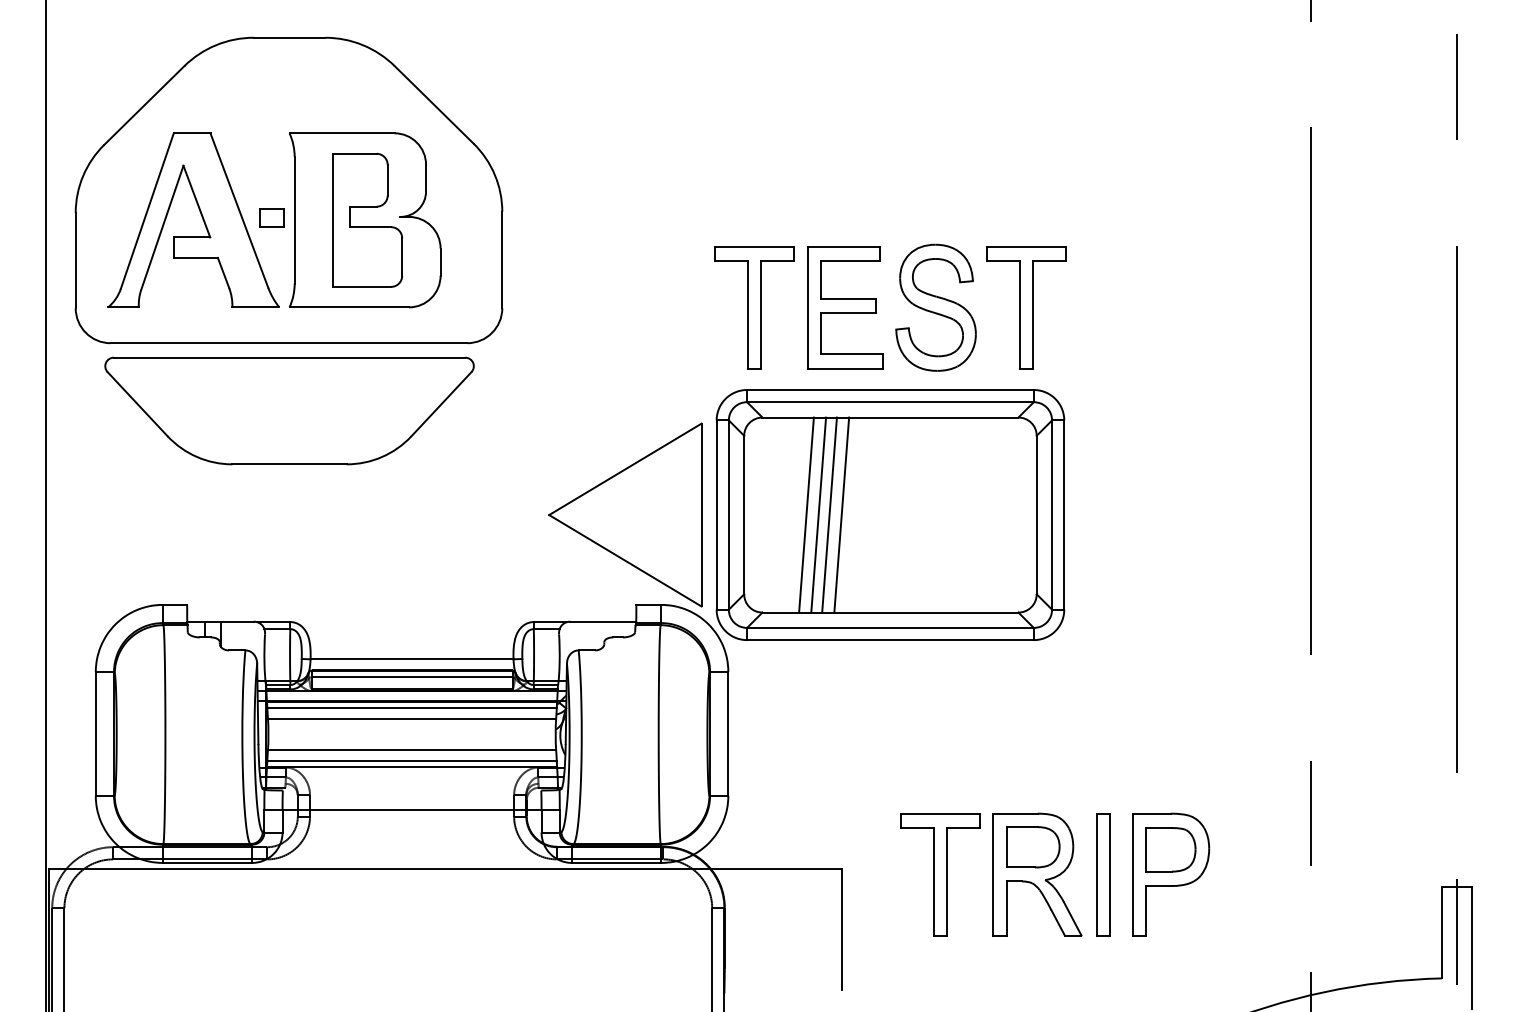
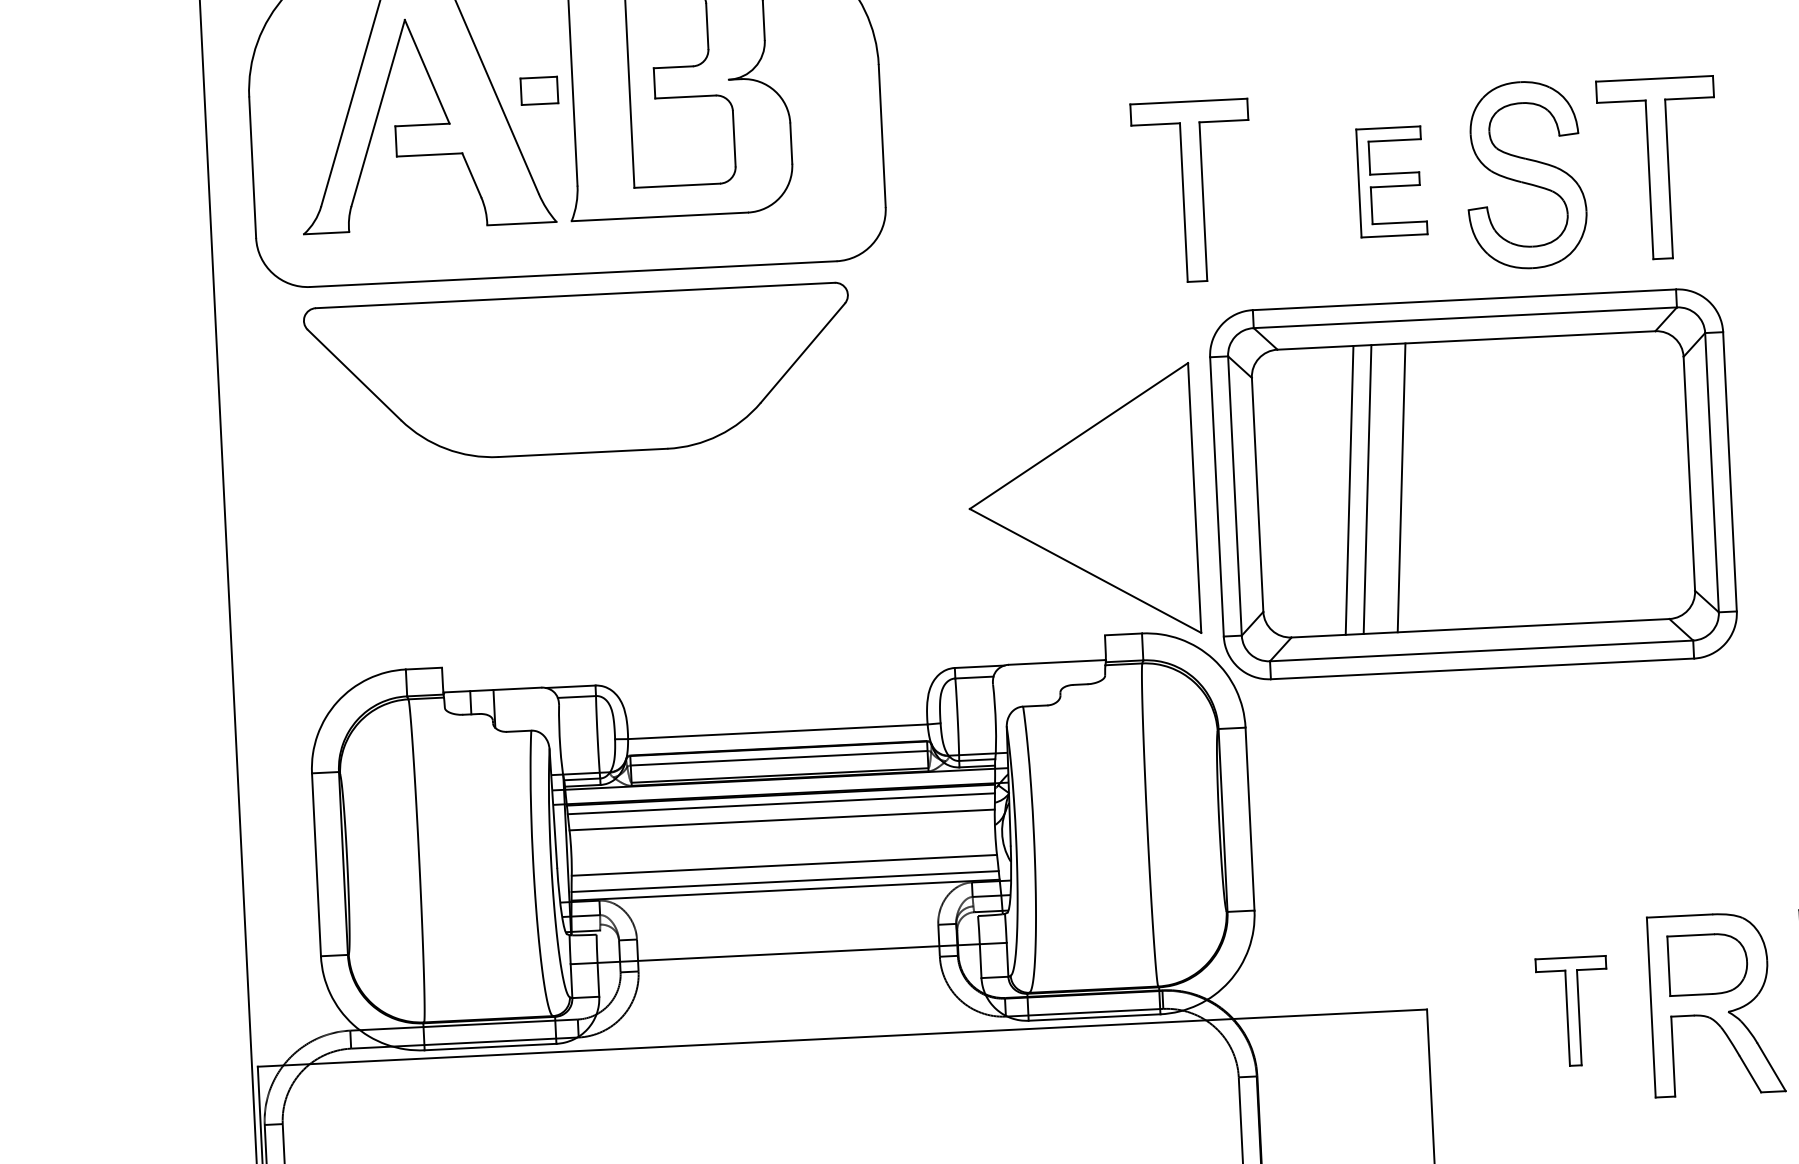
part: (754, 307) -> (1192, 191), moved
part: (845, 307) -> (1392, 181), size x0.6
line: (829, 514) -> (1383, 487), removed
part: (940, 874) -> (1573, 1011), size x0.6

